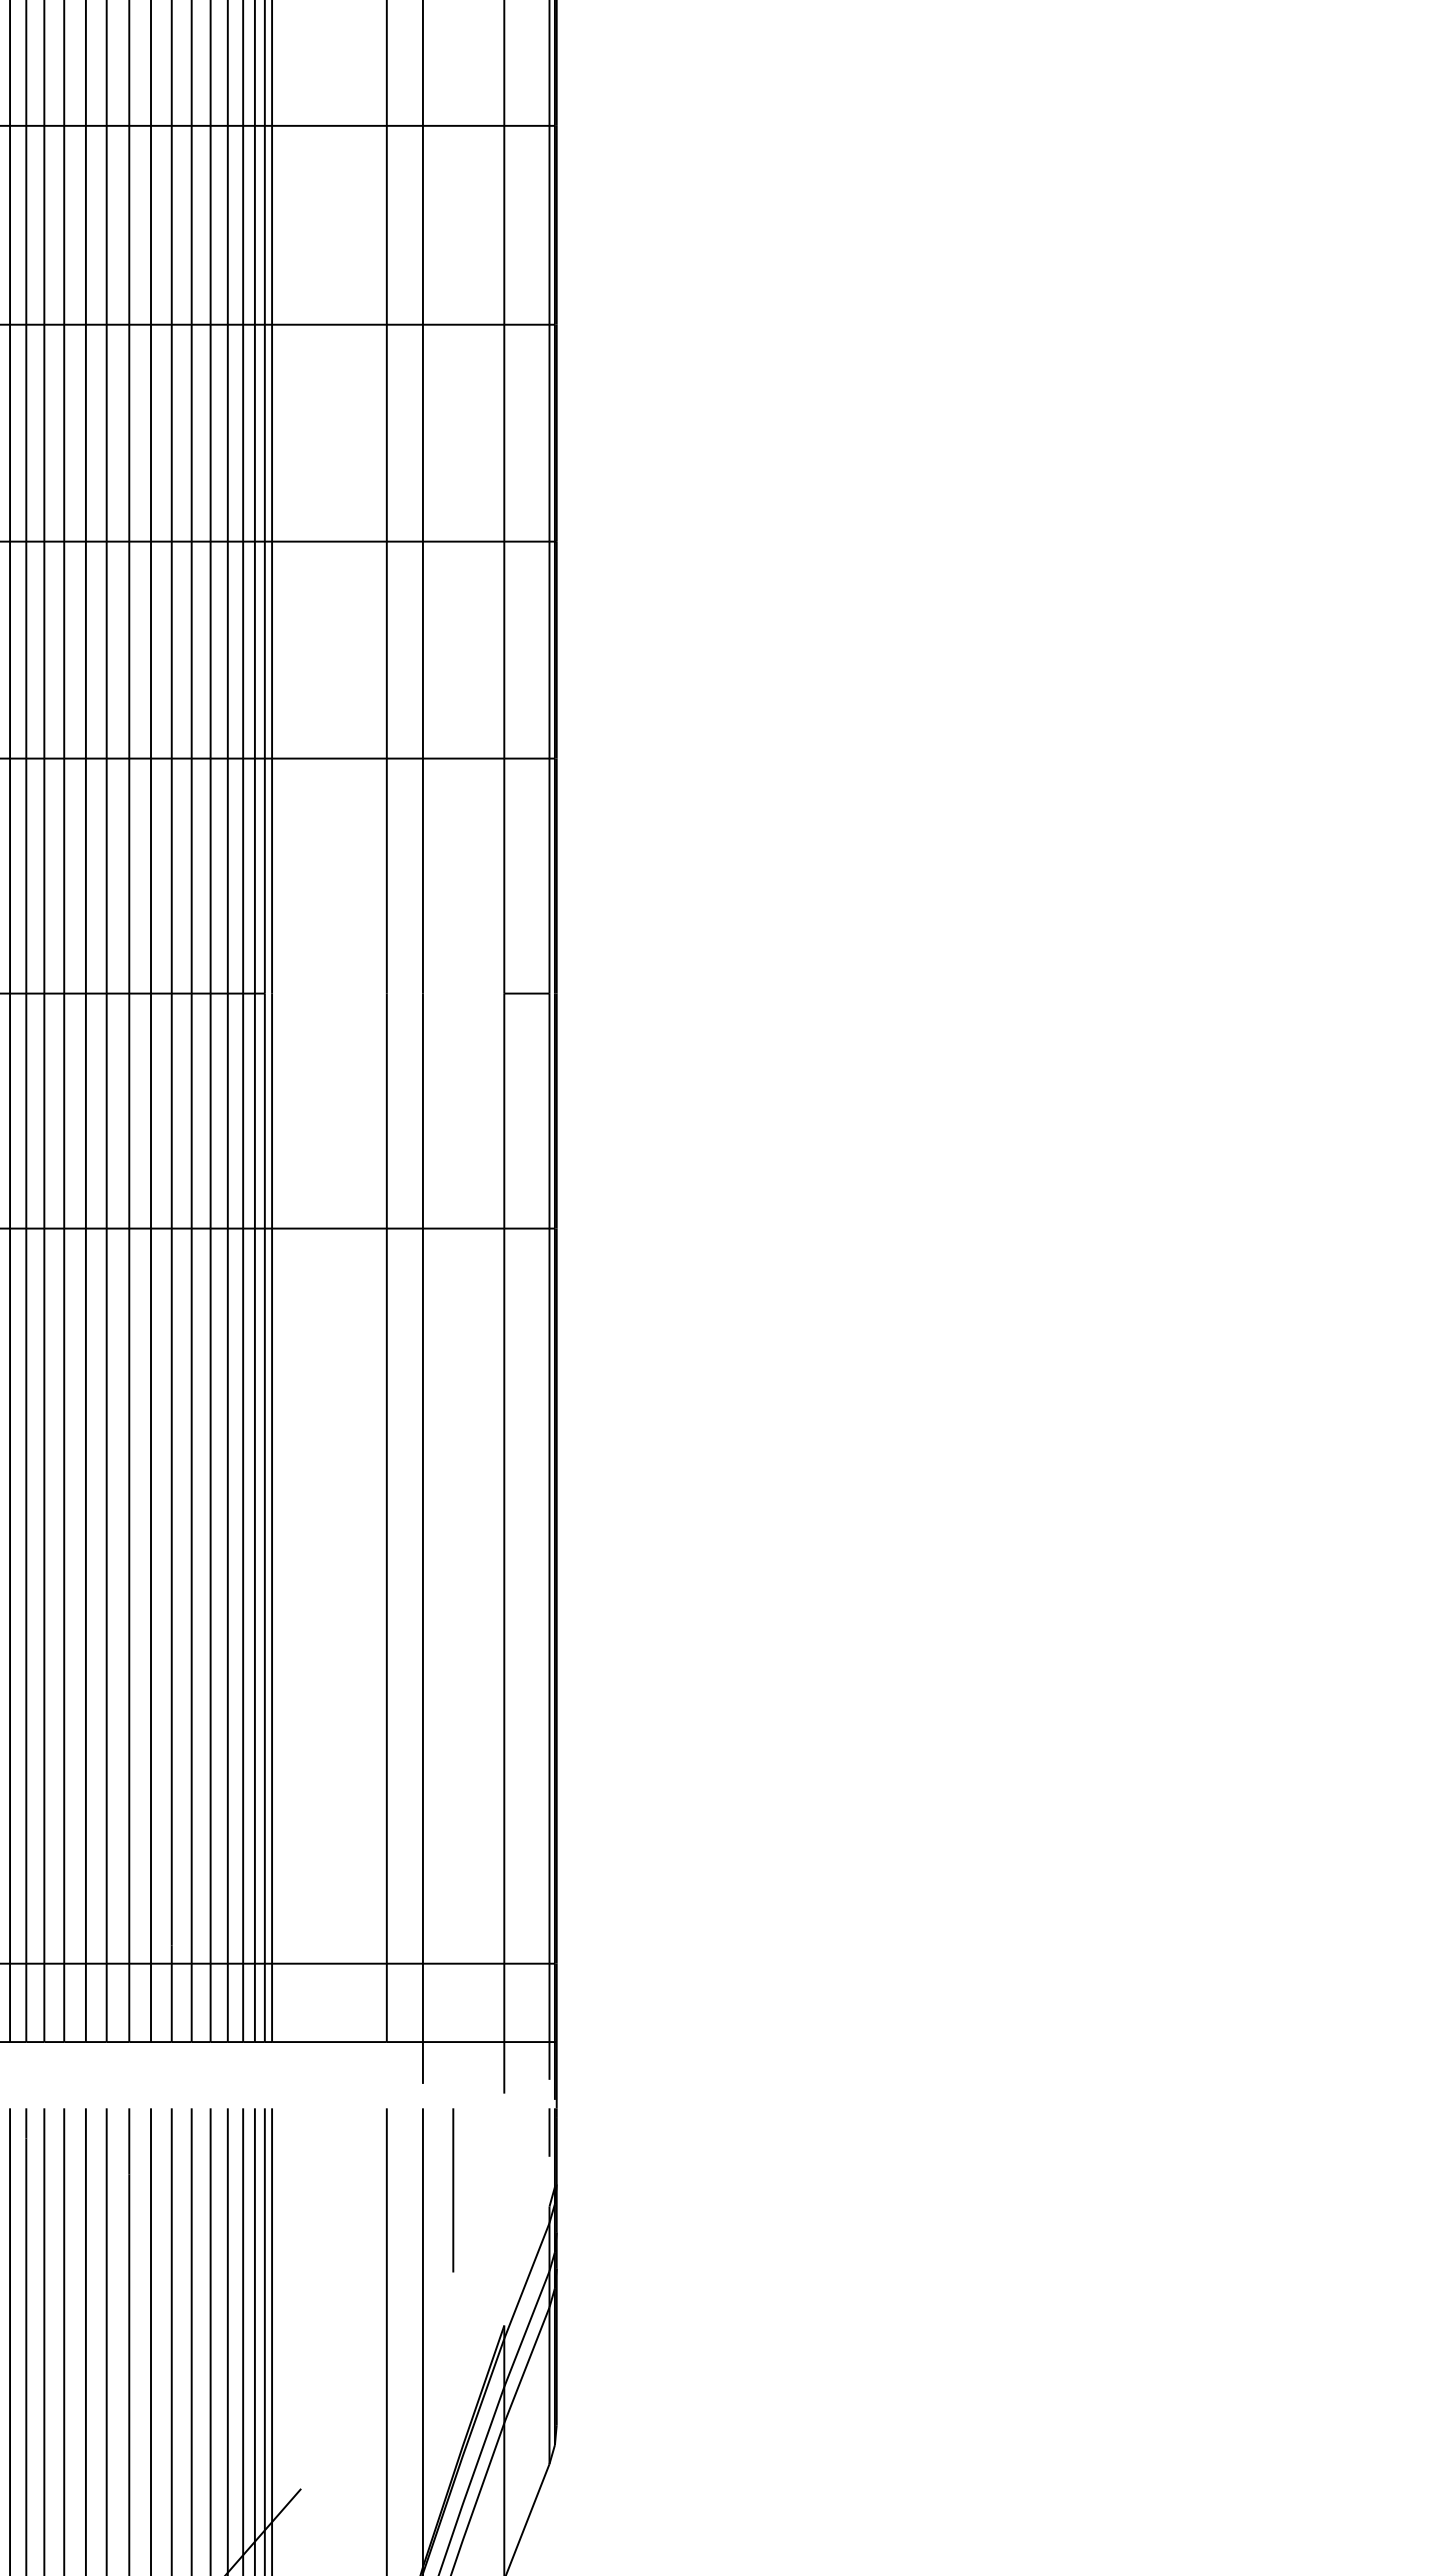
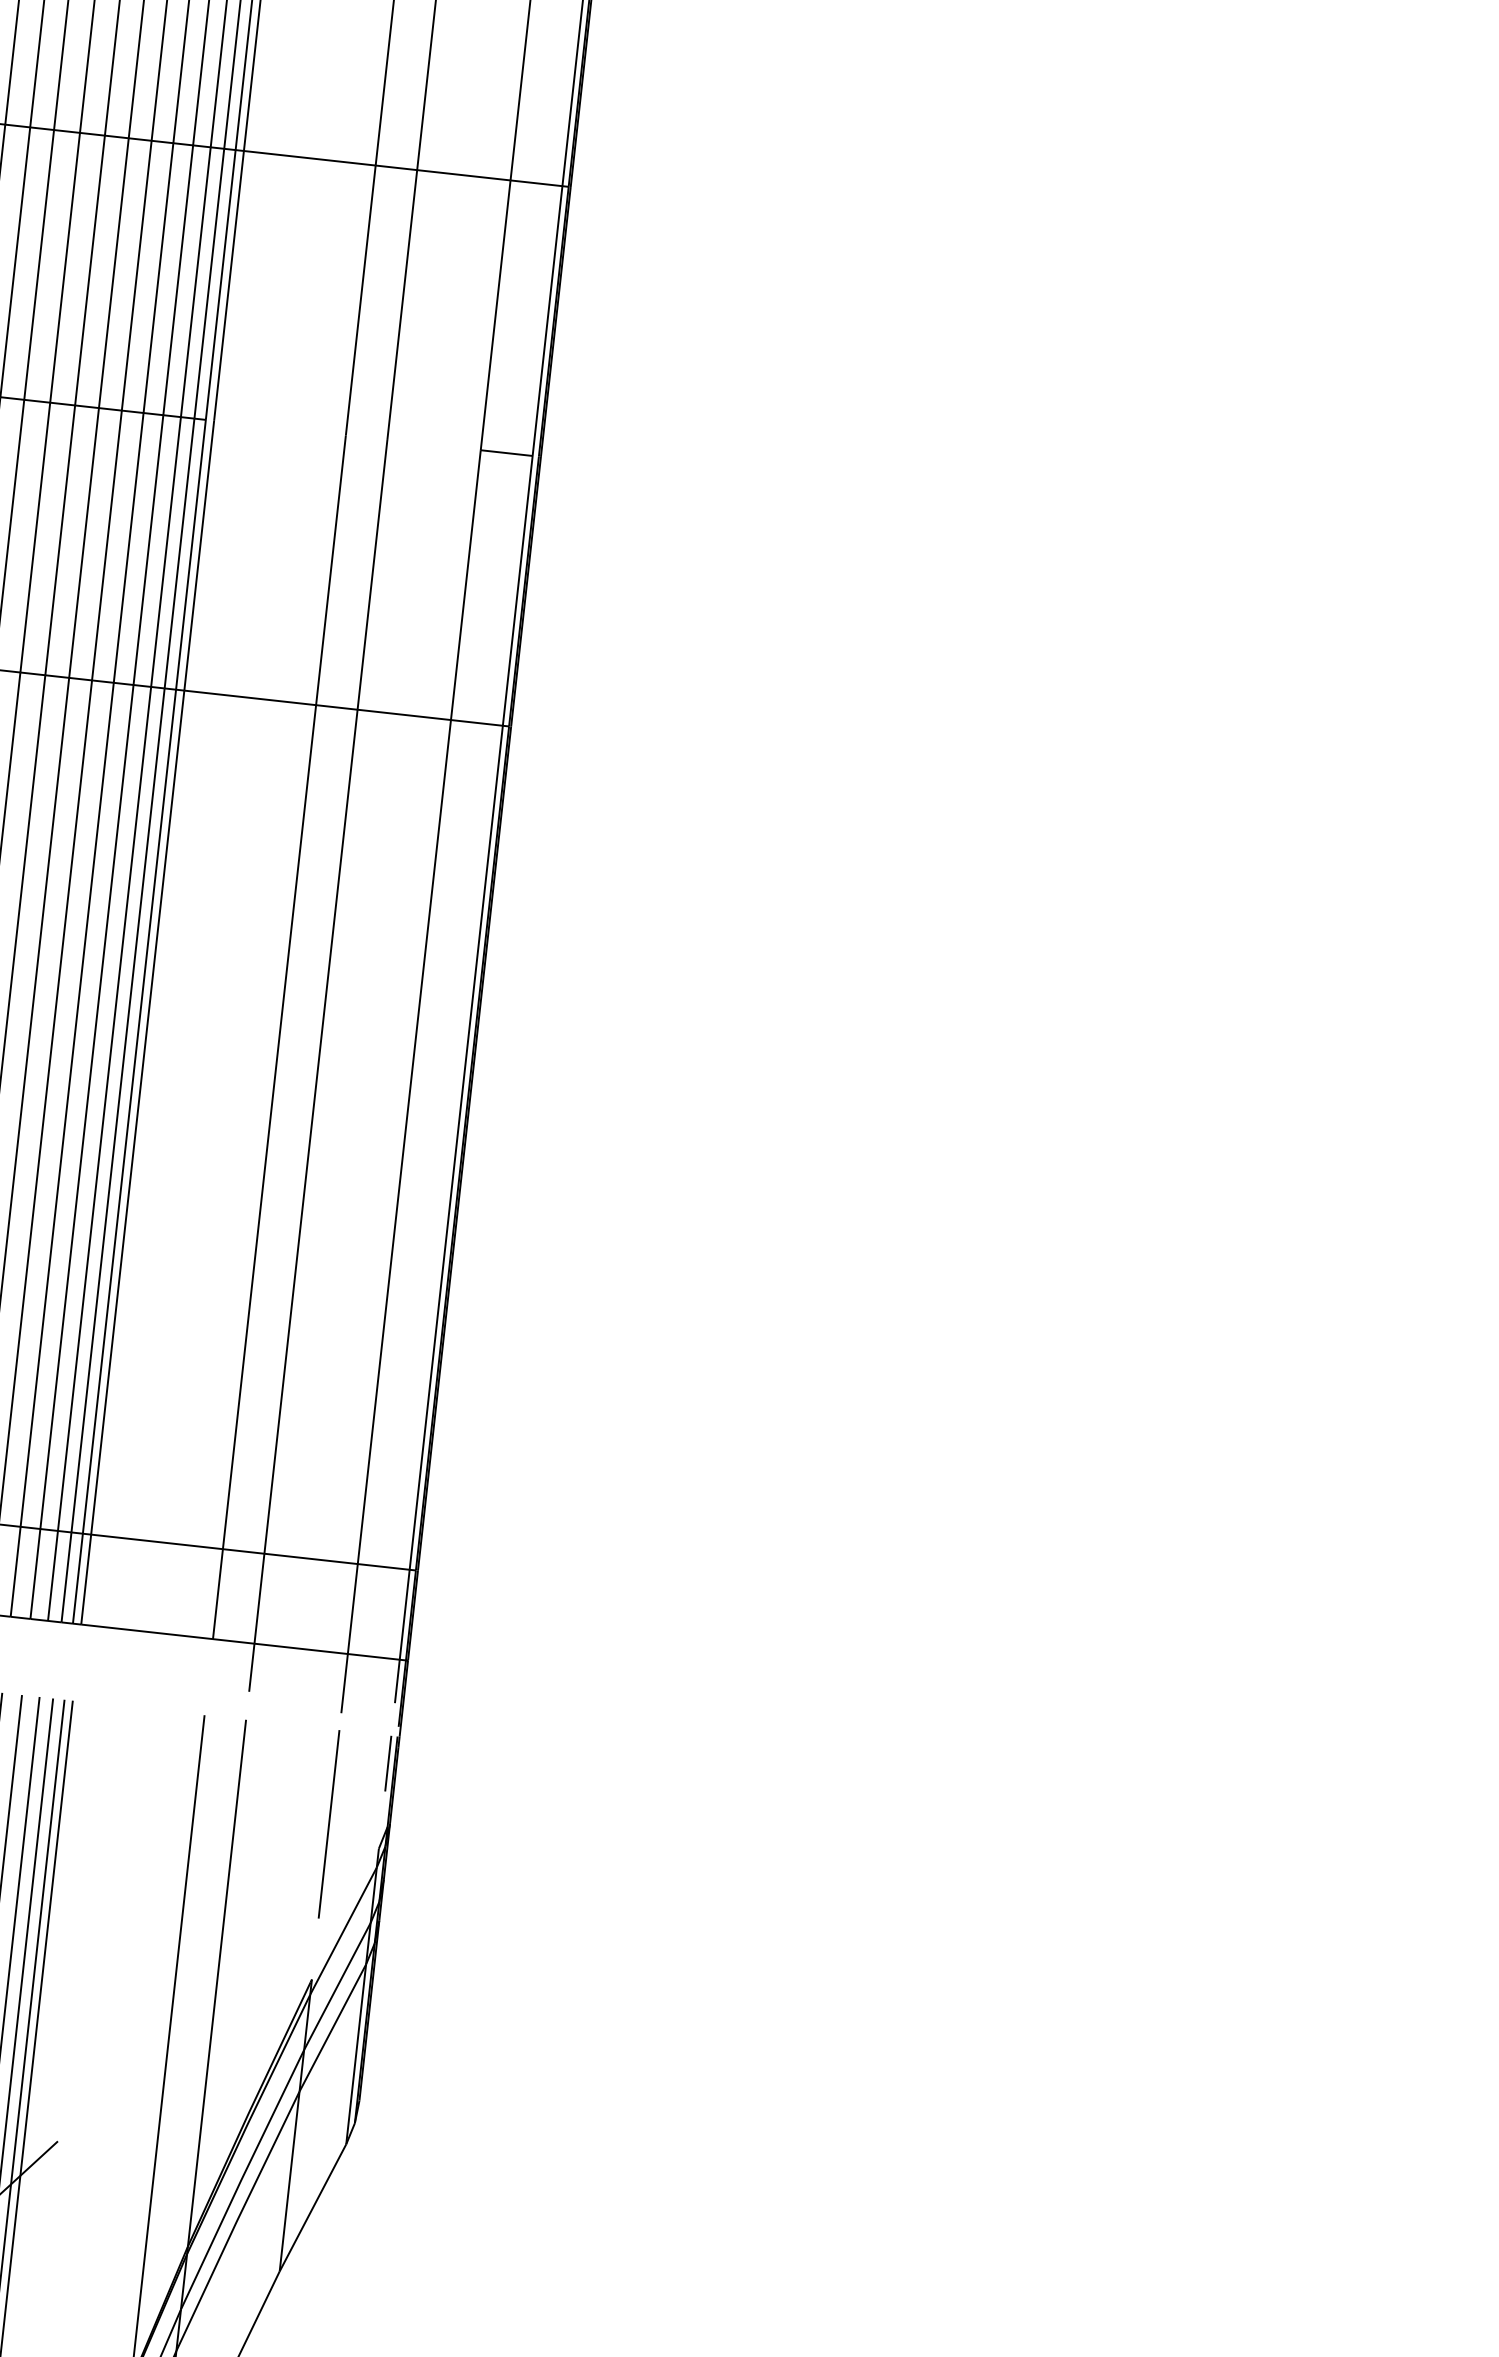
line: (453, 2190) -> (329, 1824), moved

